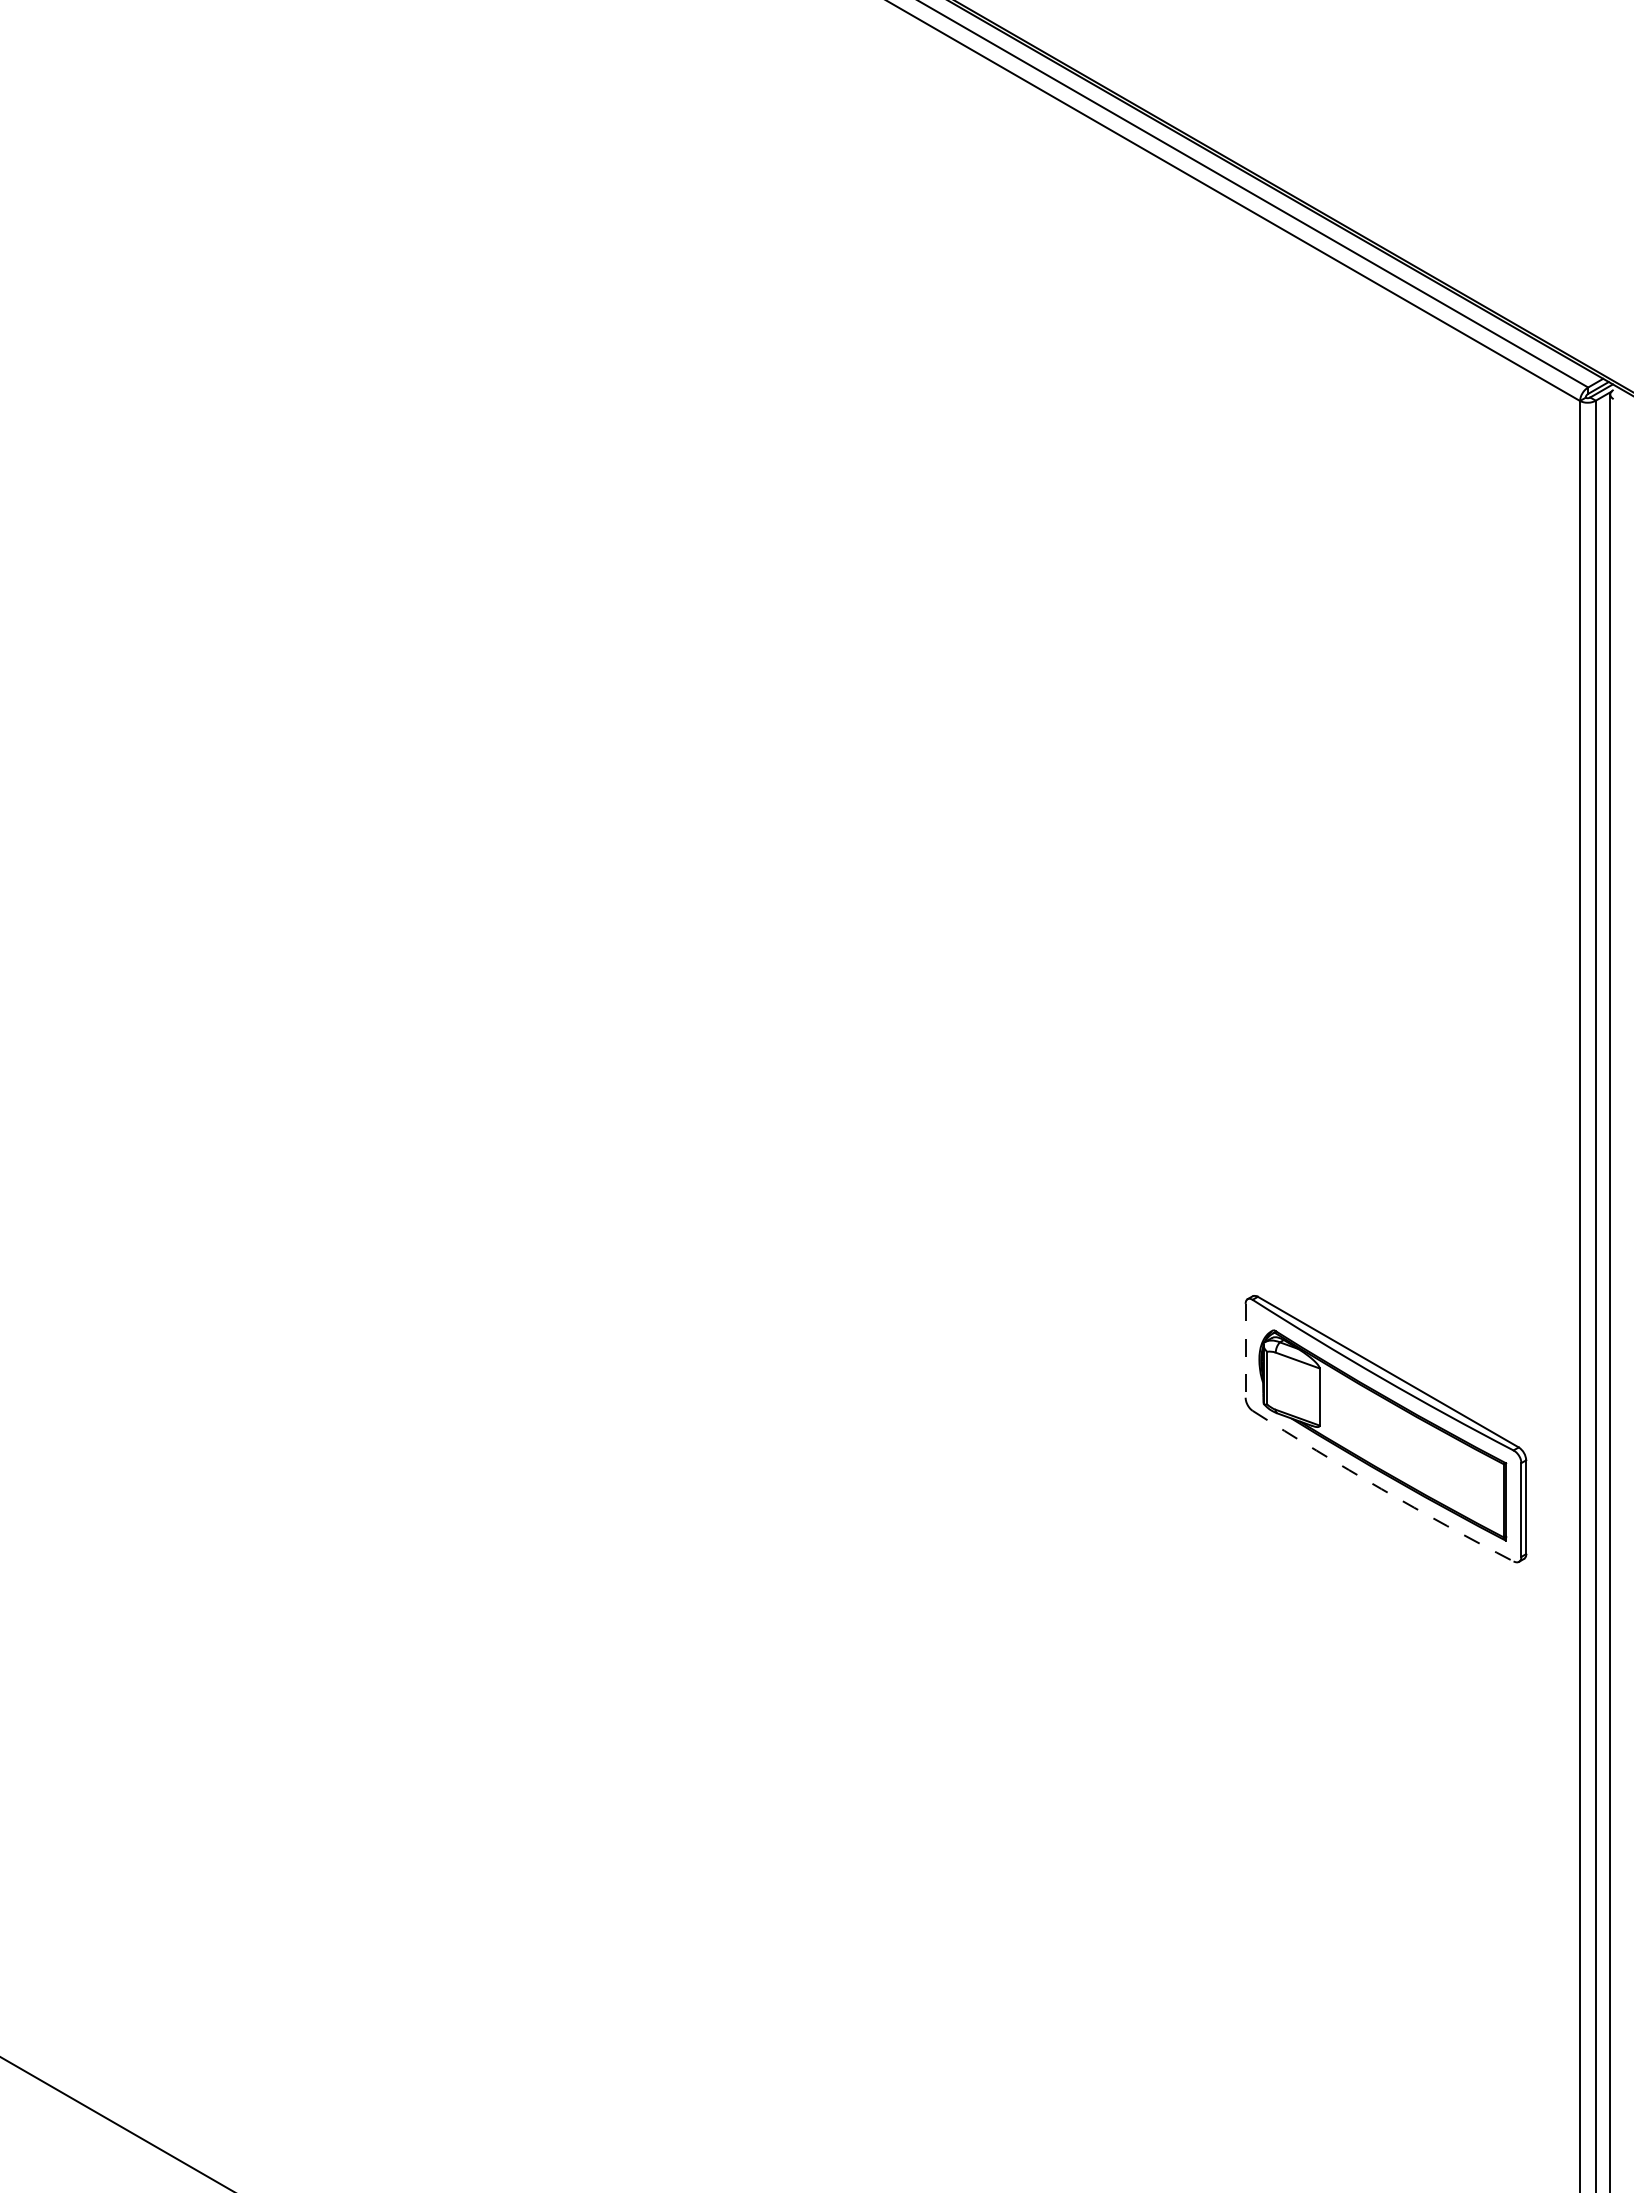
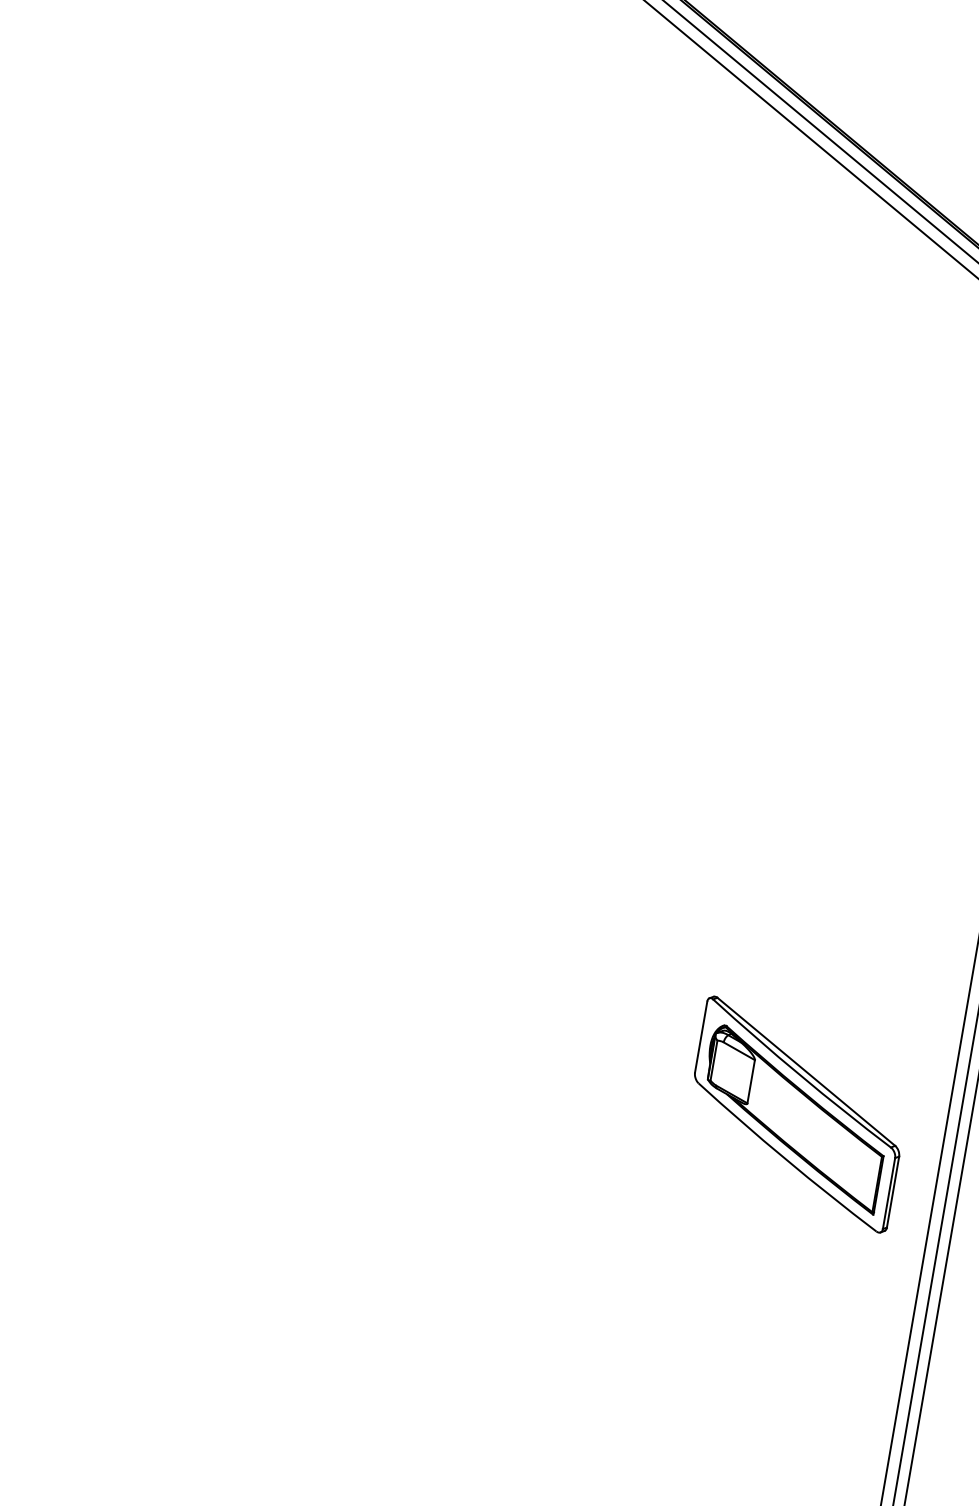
line: (1245, 1350) -> (701, 1036), dashed -> solid
arc: (1381, 1489) -> (785, 1159), dashed -> solid

